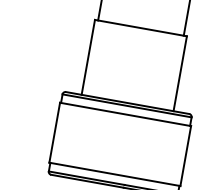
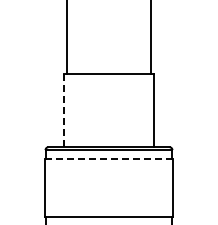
line: (88, 57) -> (63, 110), solid -> dashed
line: (126, 114) -> (109, 158), solid -> dashed

